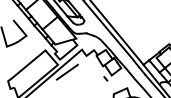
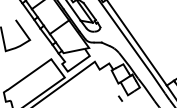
line: (66, 71) -> (74, 86), removed

